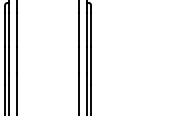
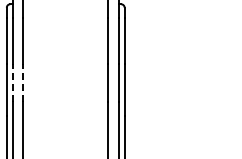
line: (9, 60) -> (12, 82), solid -> dashed
line: (16, 60) -> (22, 82), solid -> dashed

